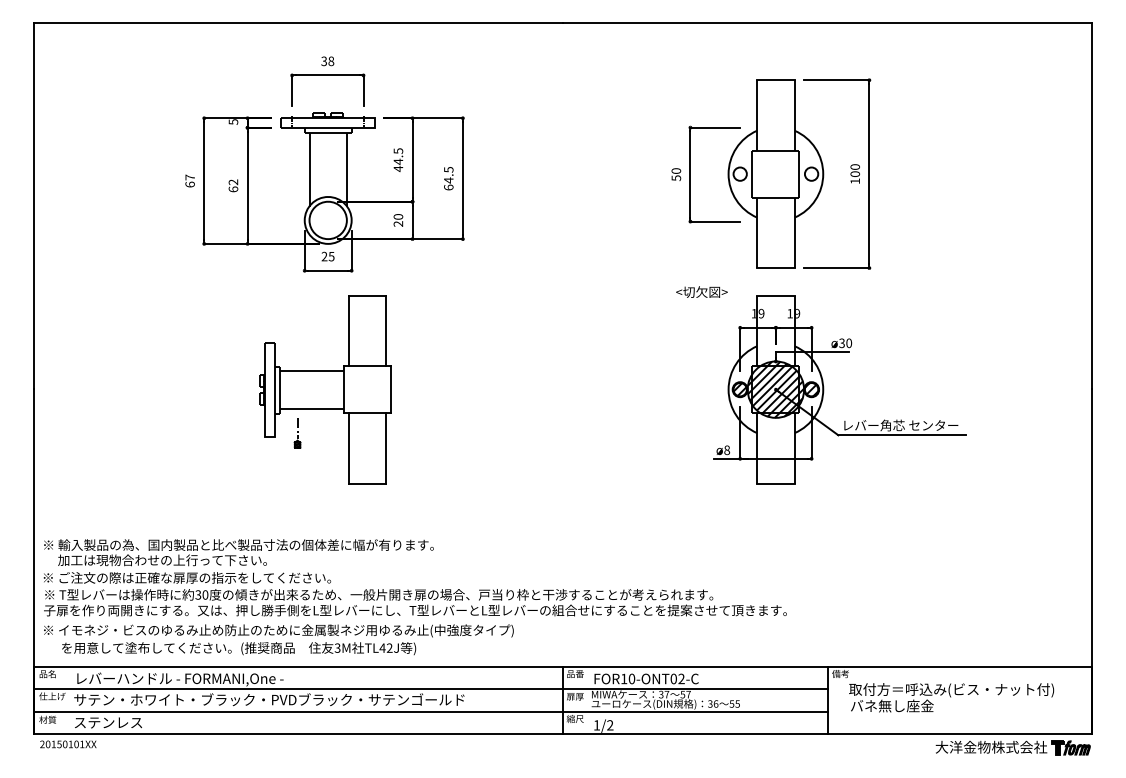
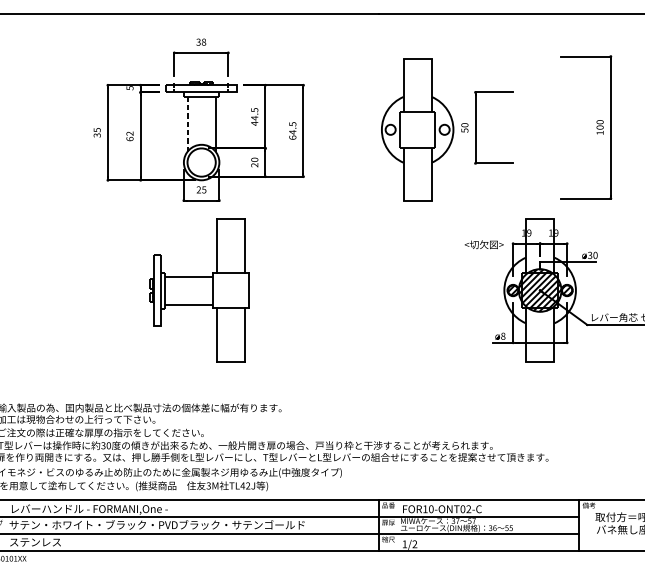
line: (309, 169) -> (187, 124), solid -> dashed
part: (775, 173) -> (417, 129), moved
text: (189, 180) -> (96, 132), 67 -> 35
text: (701, 291) -> (483, 244), moved
part: (297, 433) -> (178, 323), removed

